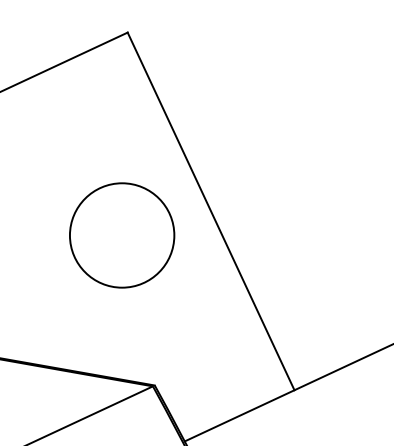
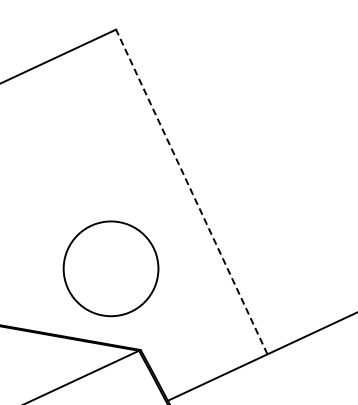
line: (210, 210) -> (191, 191), solid -> dashed
circle: (121, 235) -> (110, 268), moved

